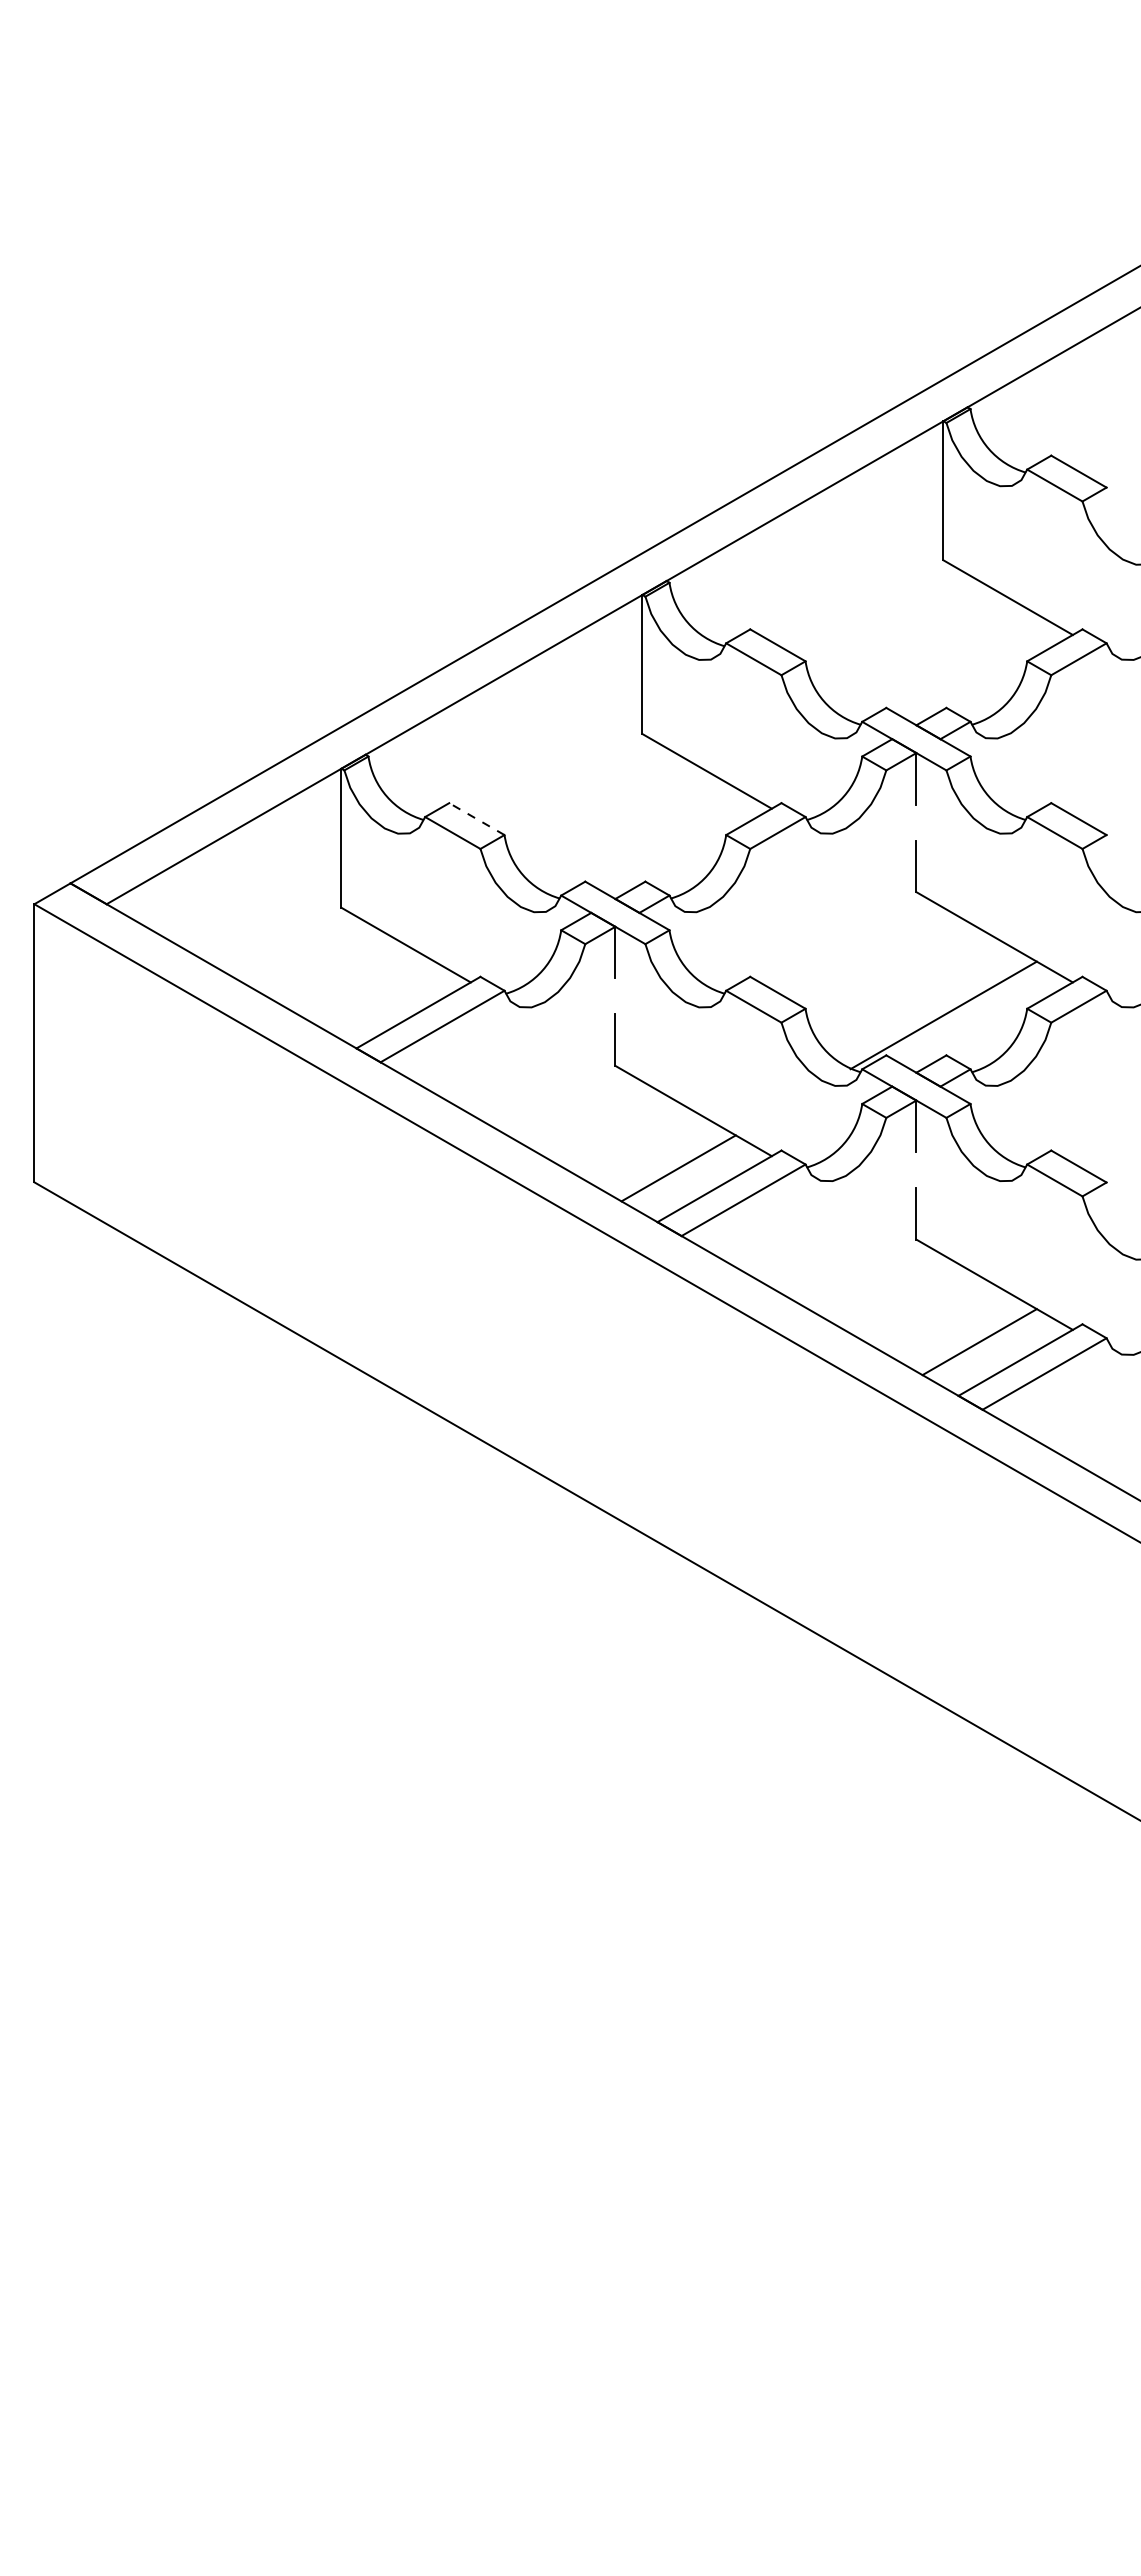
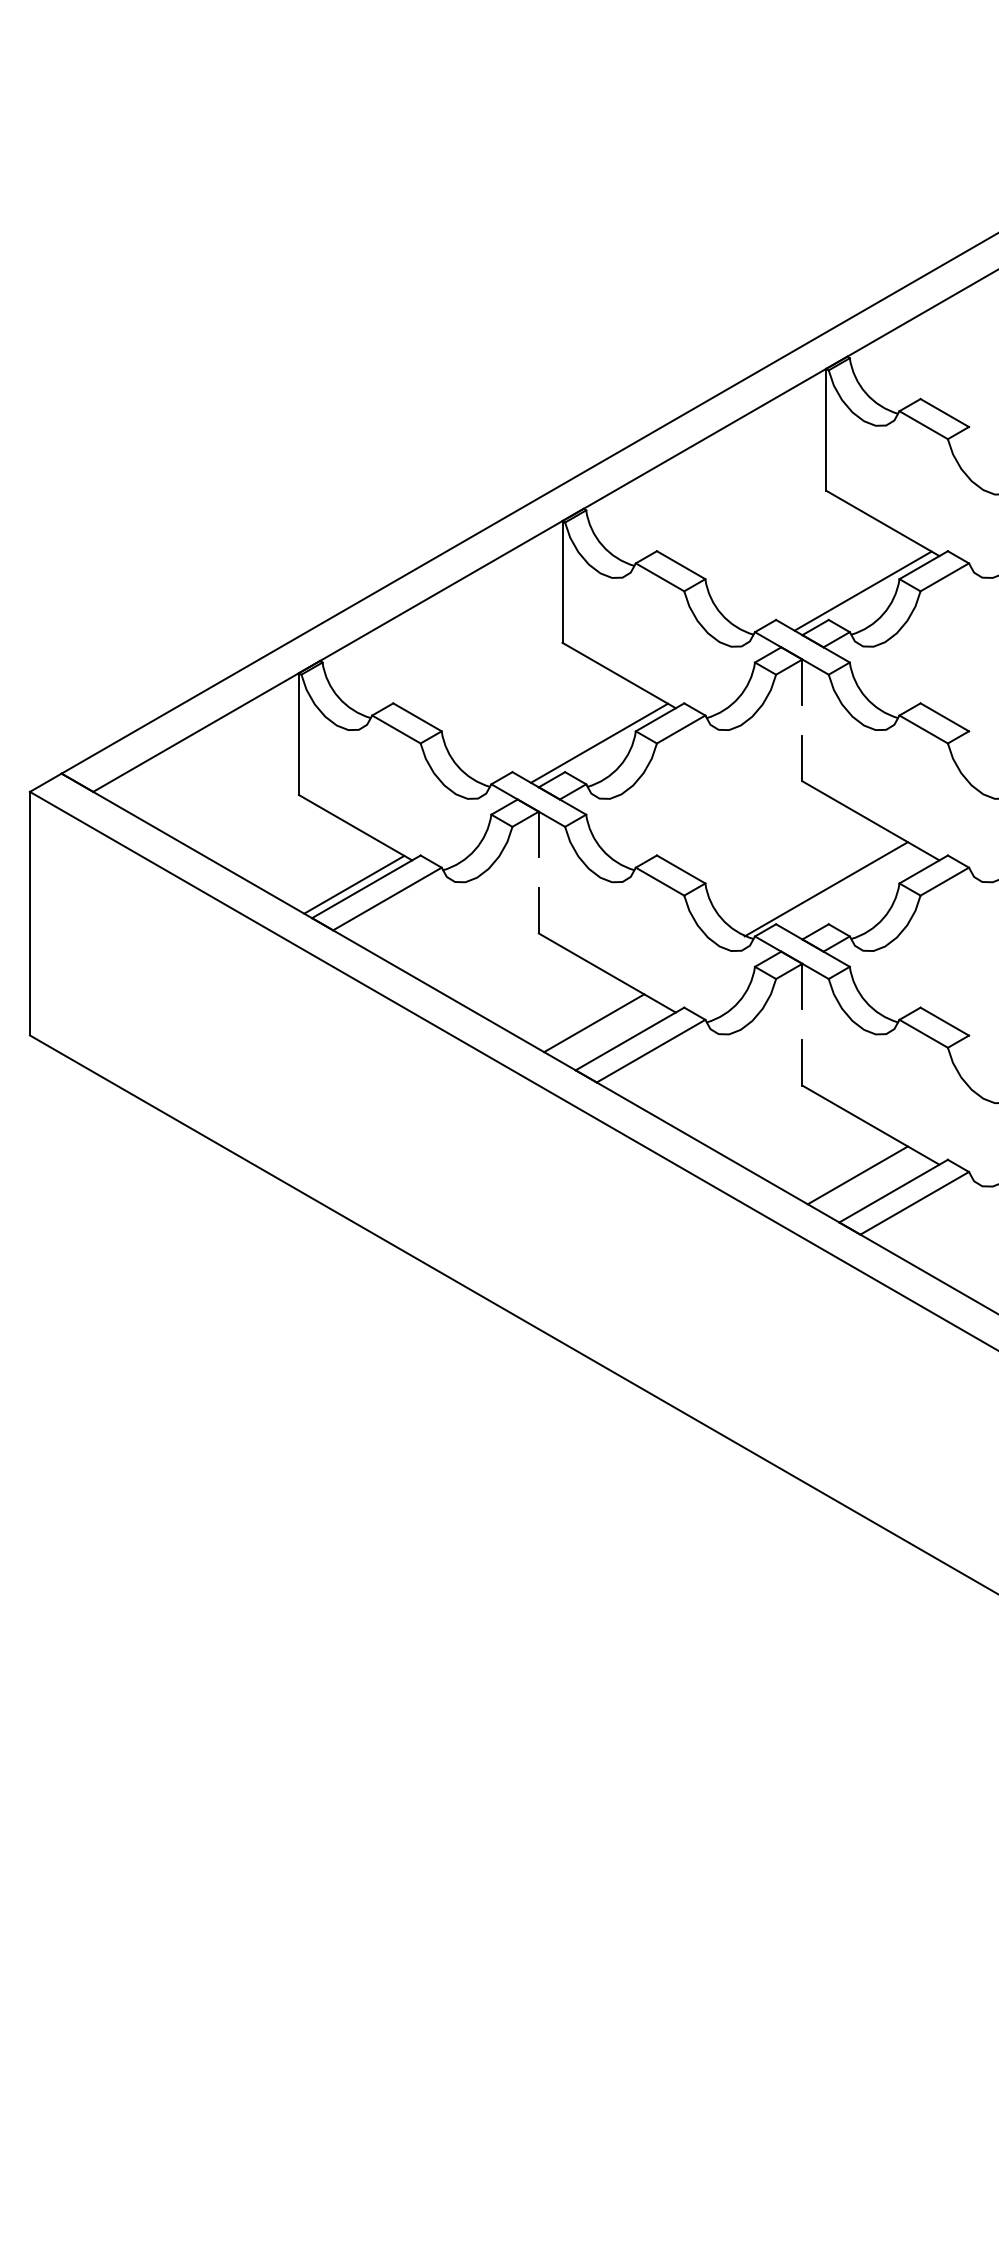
line: (985, 674) -> (862, 590), added
line: (476, 819) -> (417, 717), dashed -> solid
line: (684, 848) -> (599, 743), added
line: (404, 1010) -> (354, 884), added

